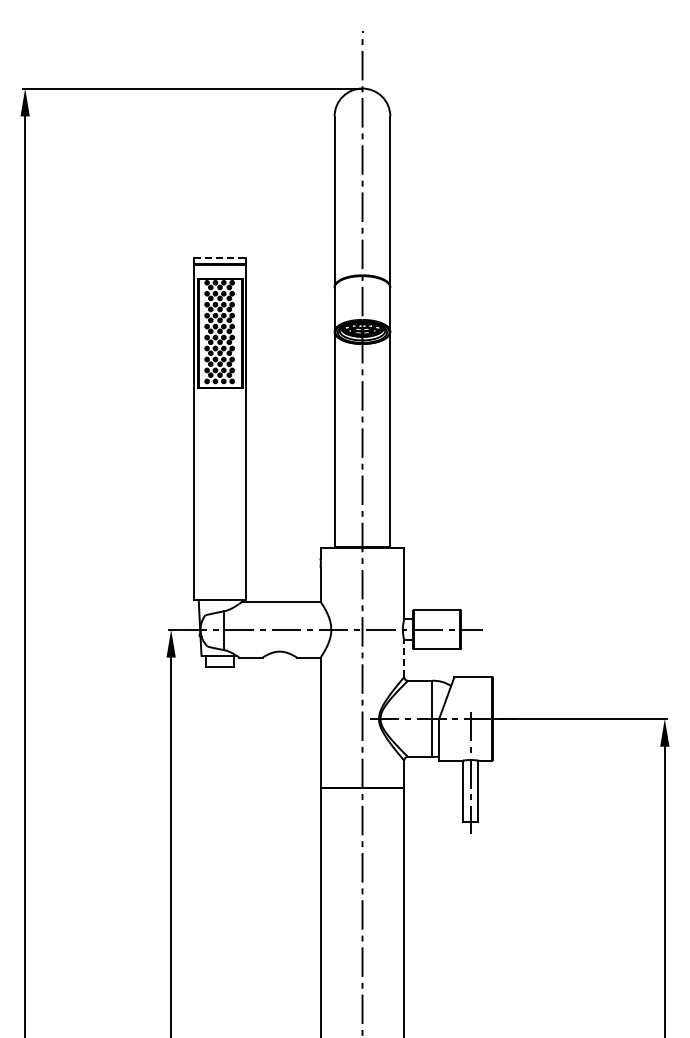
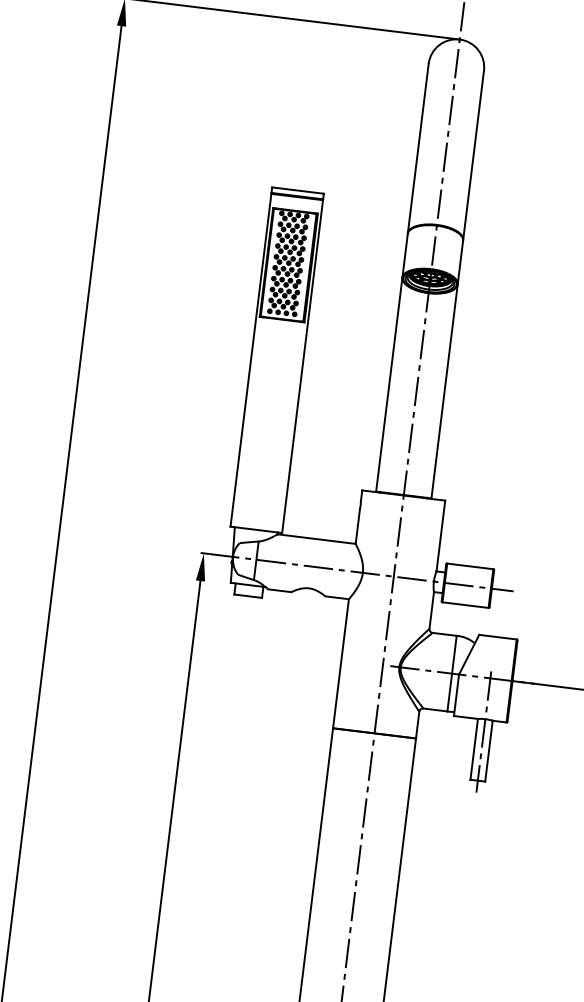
line: (220, 258) -> (298, 190), dashed -> solid
line: (404, 658) -> (431, 610), dashed -> solid

